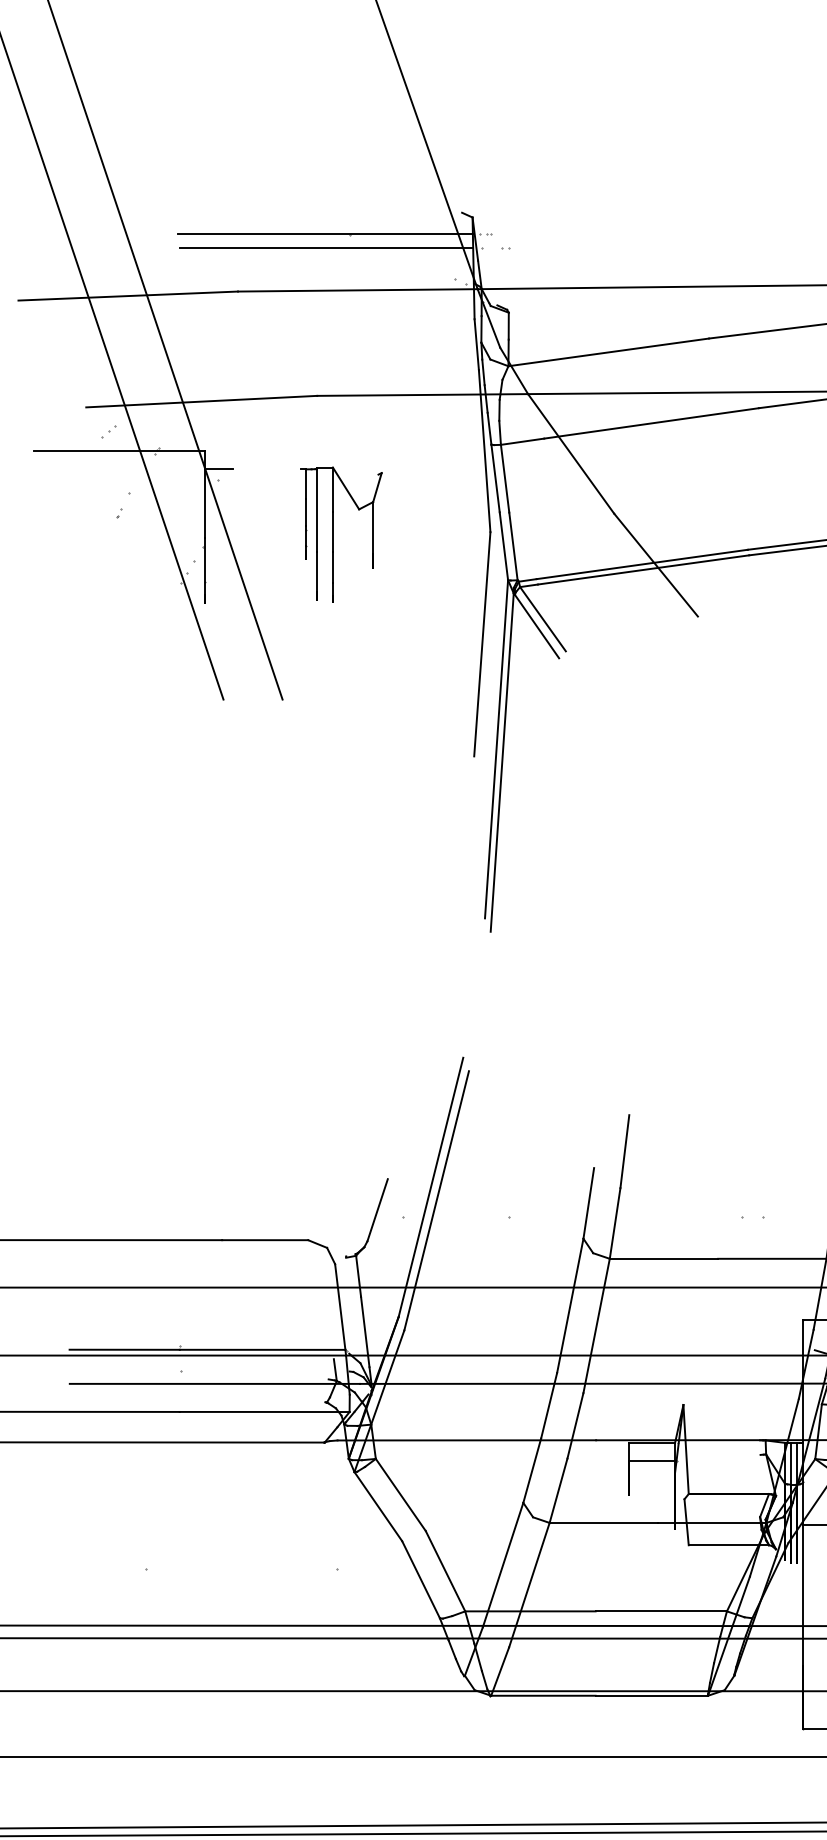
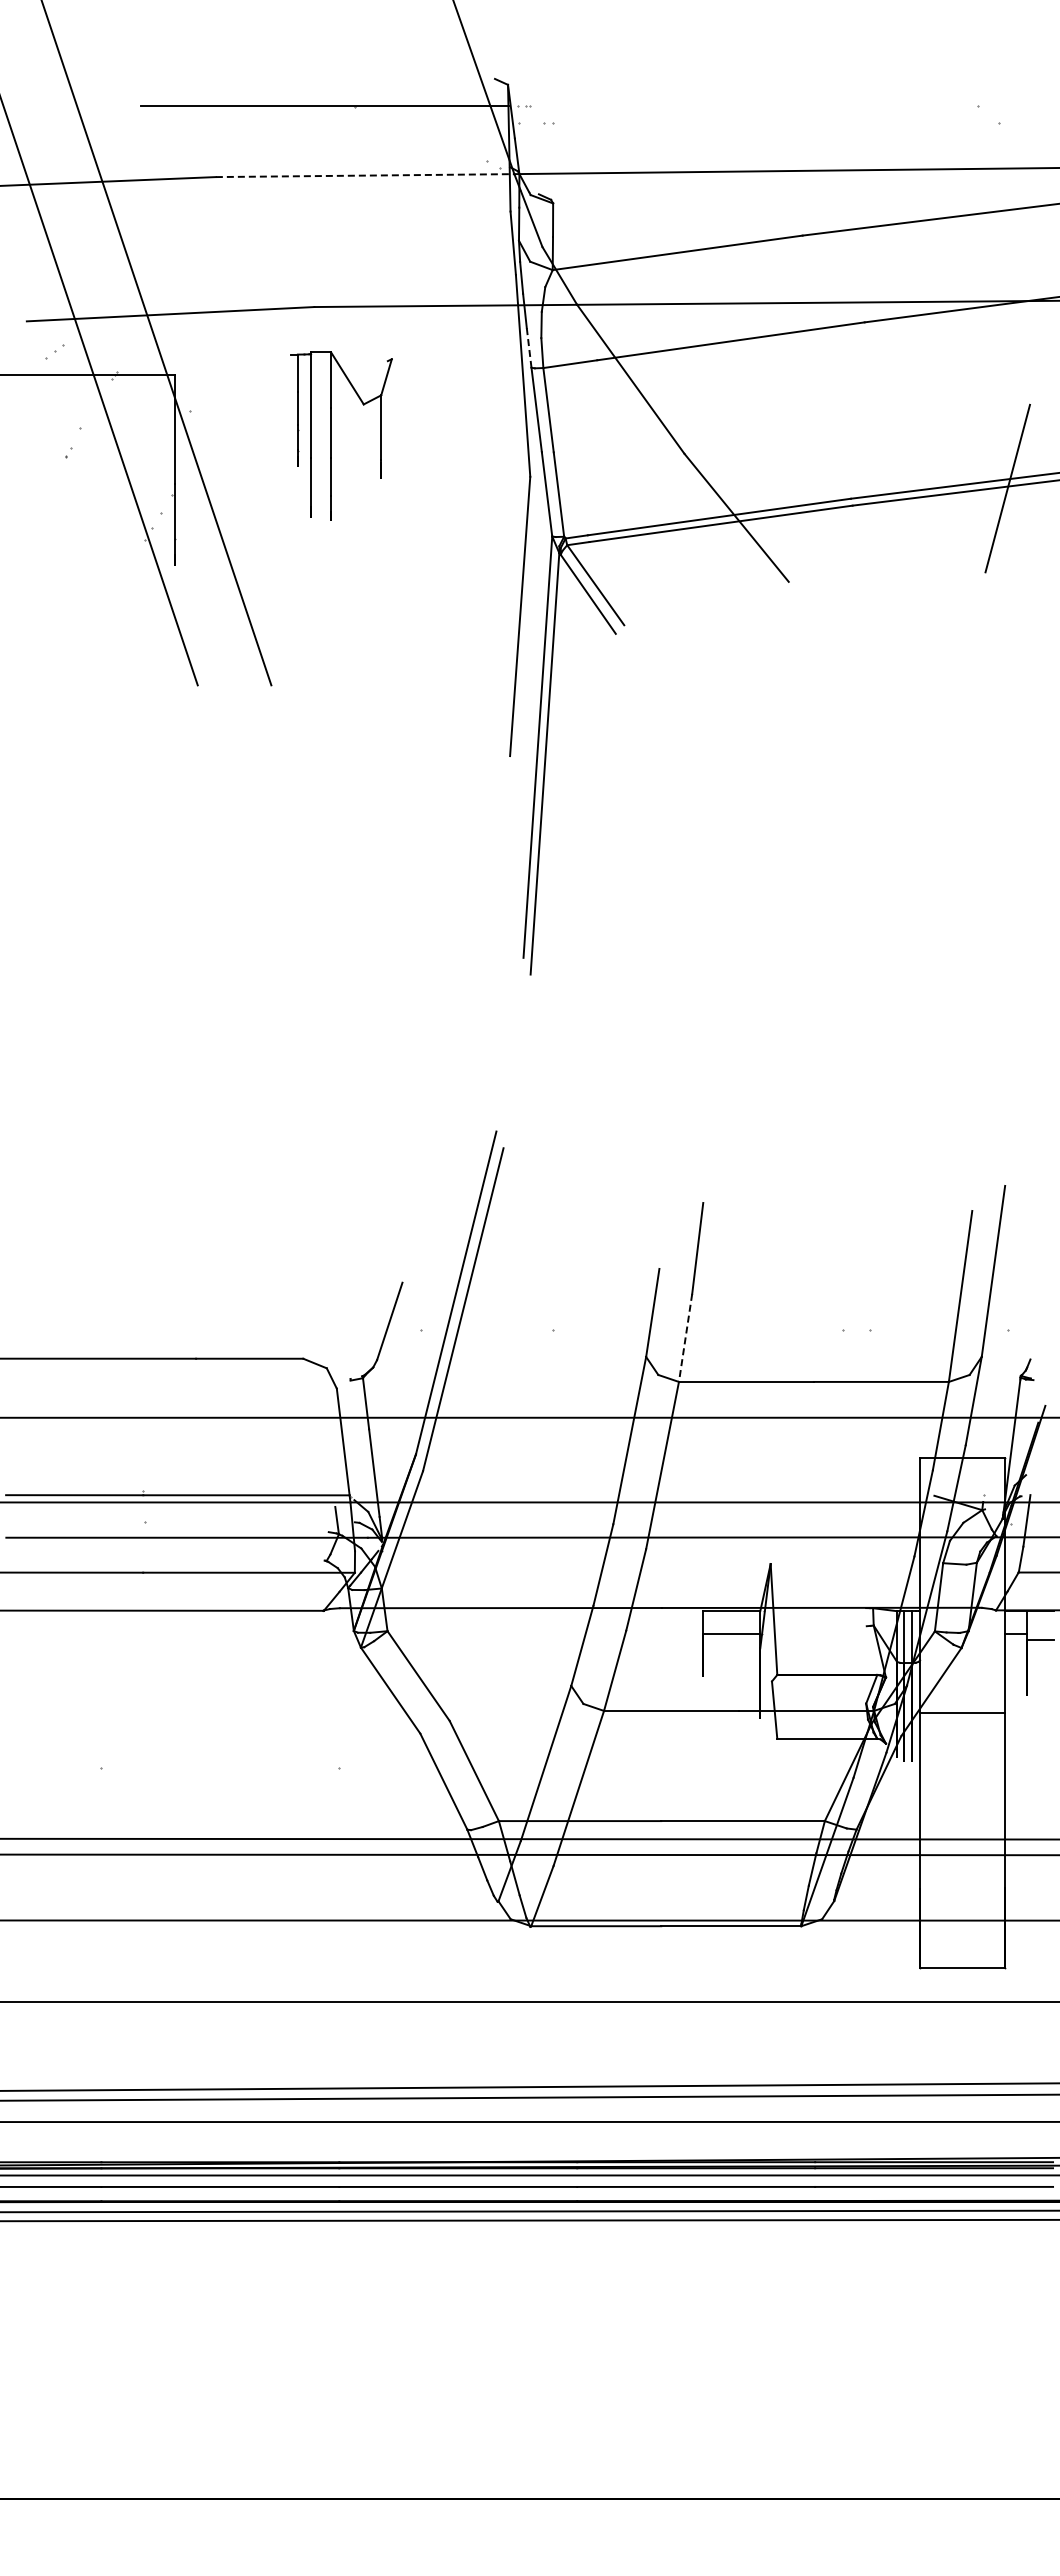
line: (326, 247) -> (326, 122), removed
line: (358, 290) -> (365, 175), solid -> dashed
line: (489, 428) -> (529, 347), solid -> dashed
line: (219, 469) -> (192, 398), removed
part: (333, 534) -> (331, 435), moved
line: (615, 1223) -> (685, 1337), solid -> dashed

